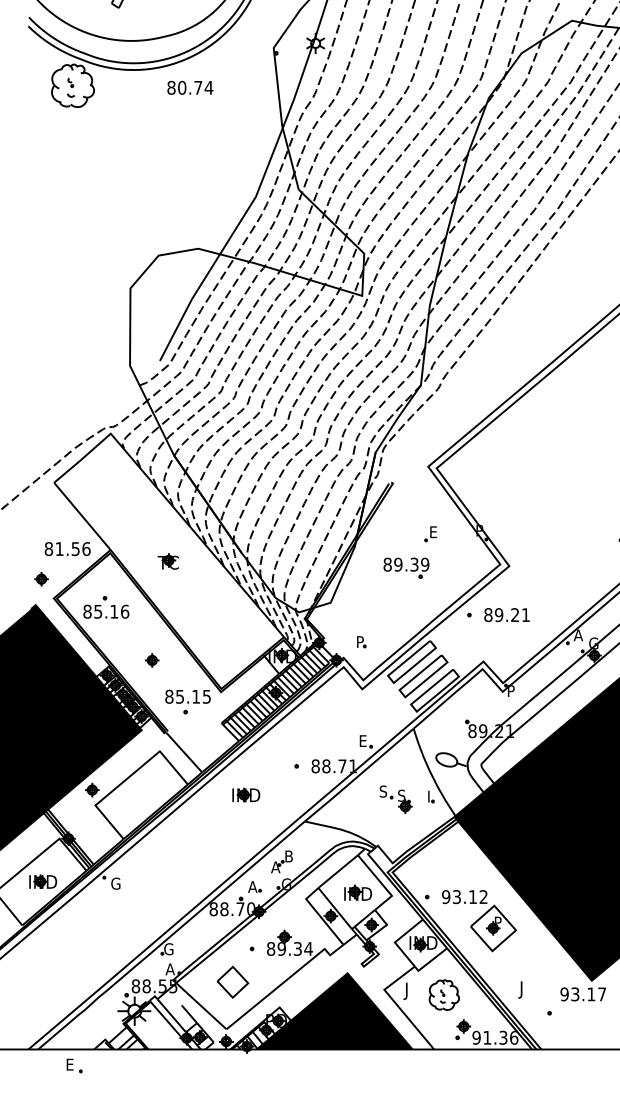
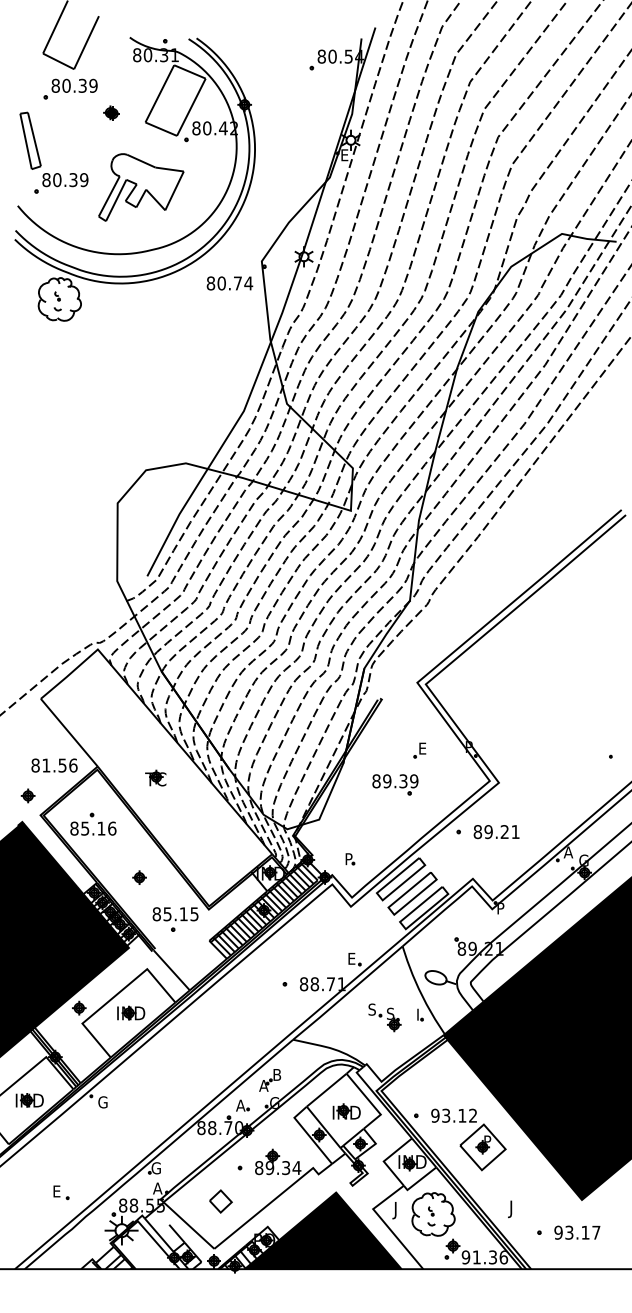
text: (189, 87) -> (229, 283), moved
part: (246, 794) -> (131, 1012), moved
part: (232, 982) -> (220, 1201), size x0.71
text: (583, 994) -> (577, 1232), moved
part: (444, 995) -> (433, 1214), size x1.43
part: (74, 1065) -> (61, 1192), moved

